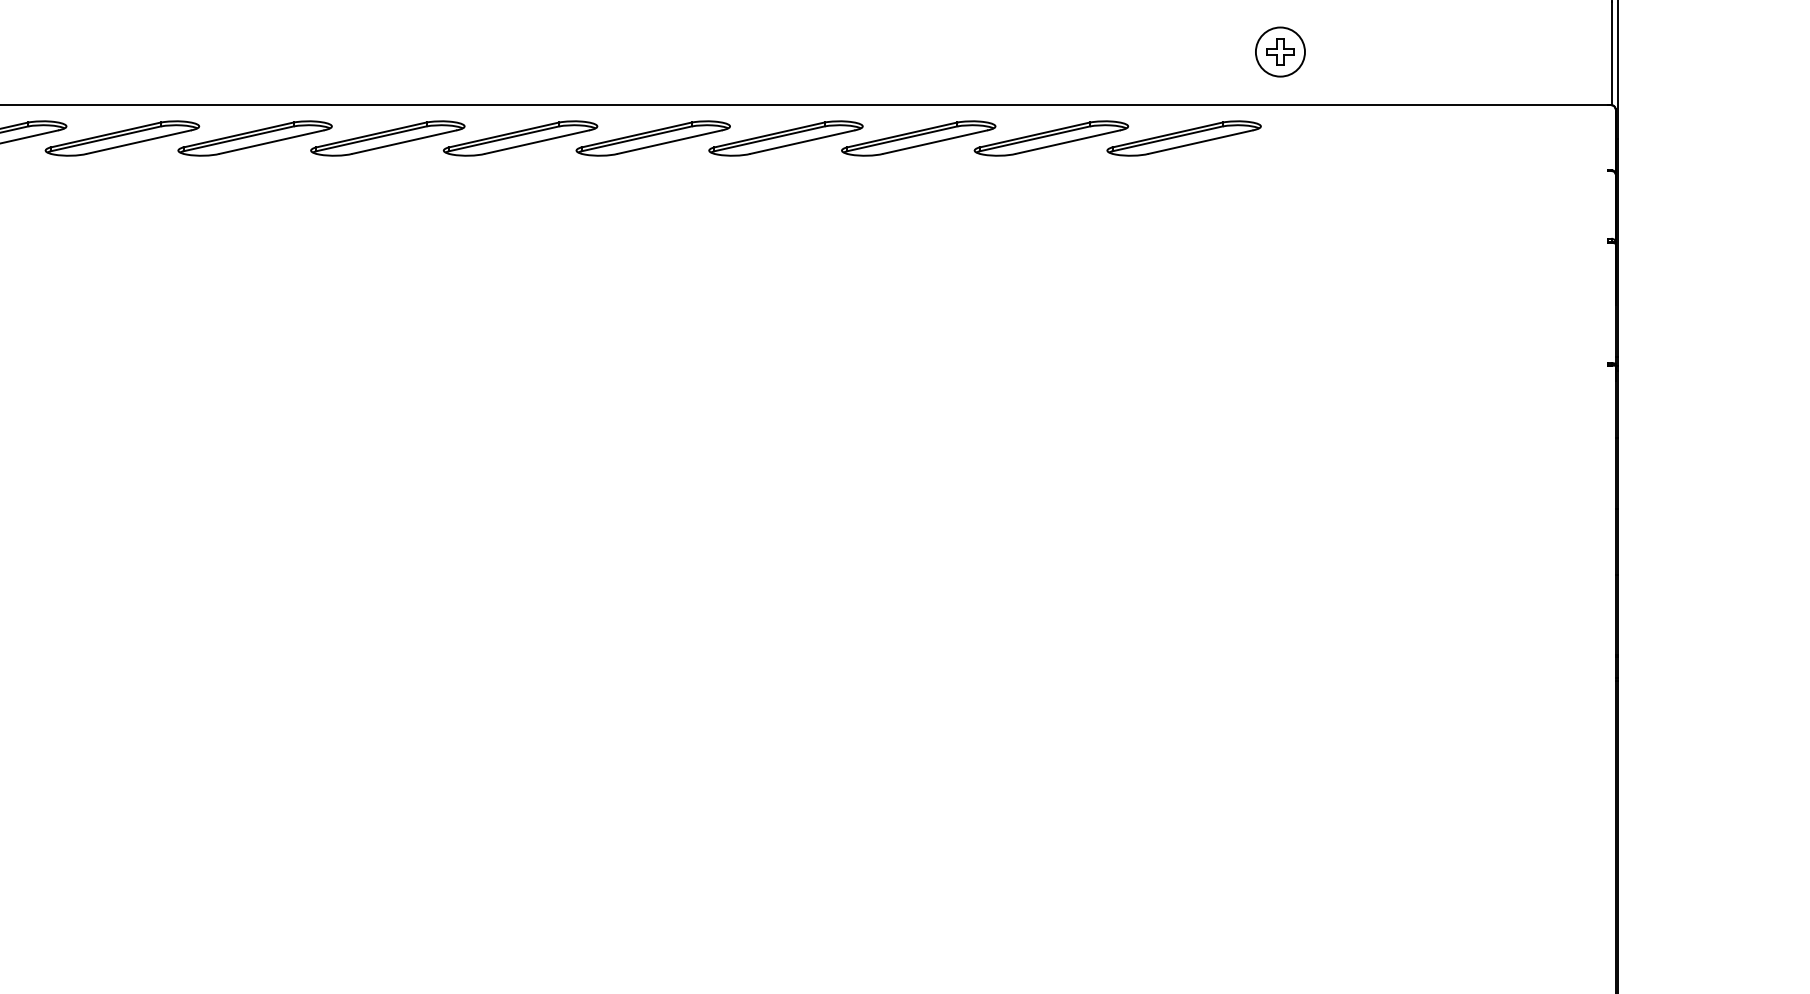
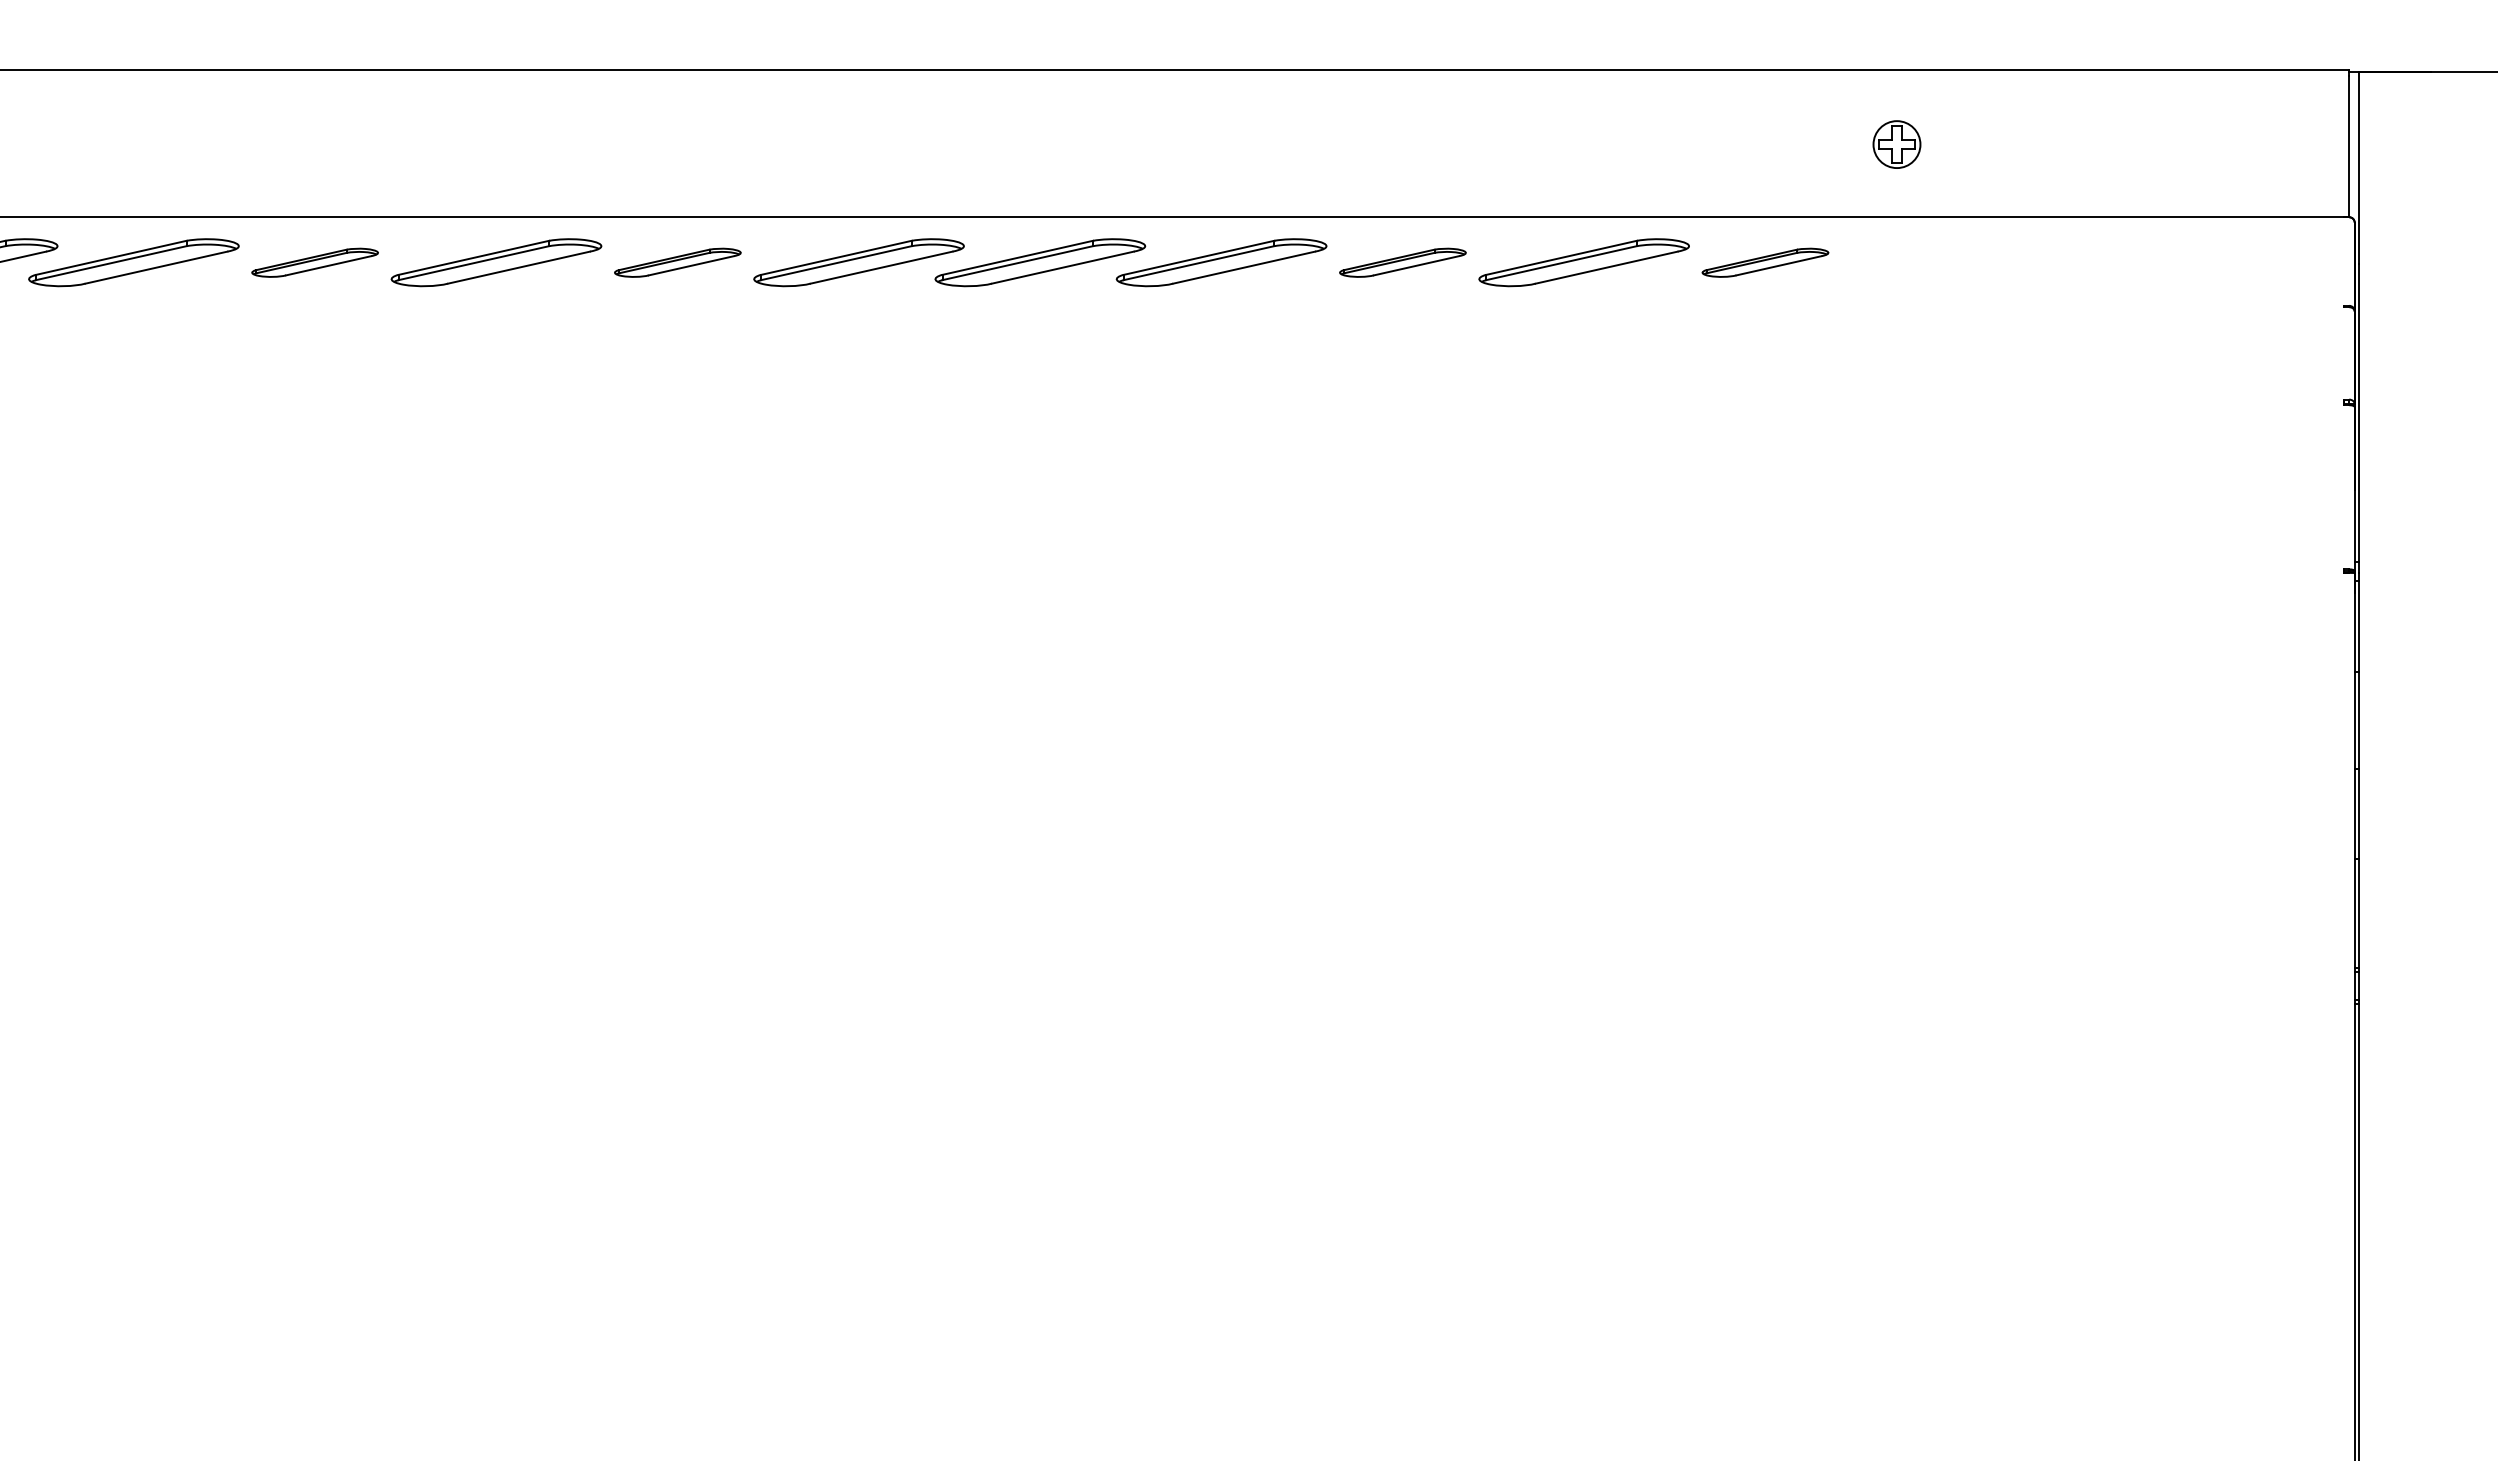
circle: (1280, 52) -> (1896, 144), size x0.7
part: (121, 138) -> (314, 262), size x0.6
part: (387, 138) -> (677, 262), size x0.6
part: (918, 138) -> (1402, 262), size x0.6
part: (1184, 138) -> (1765, 262), size x0.6

